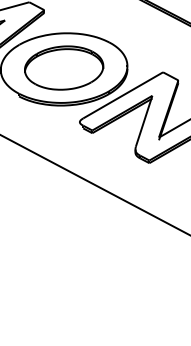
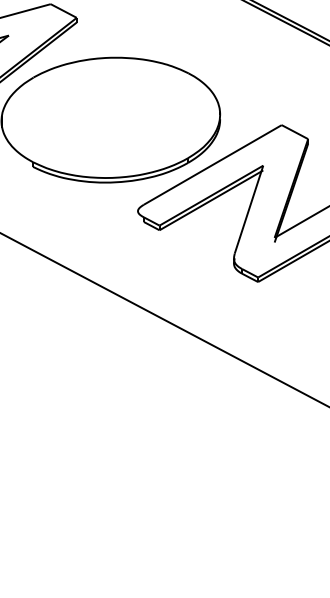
part: (64, 67) -> (111, 116), removed

